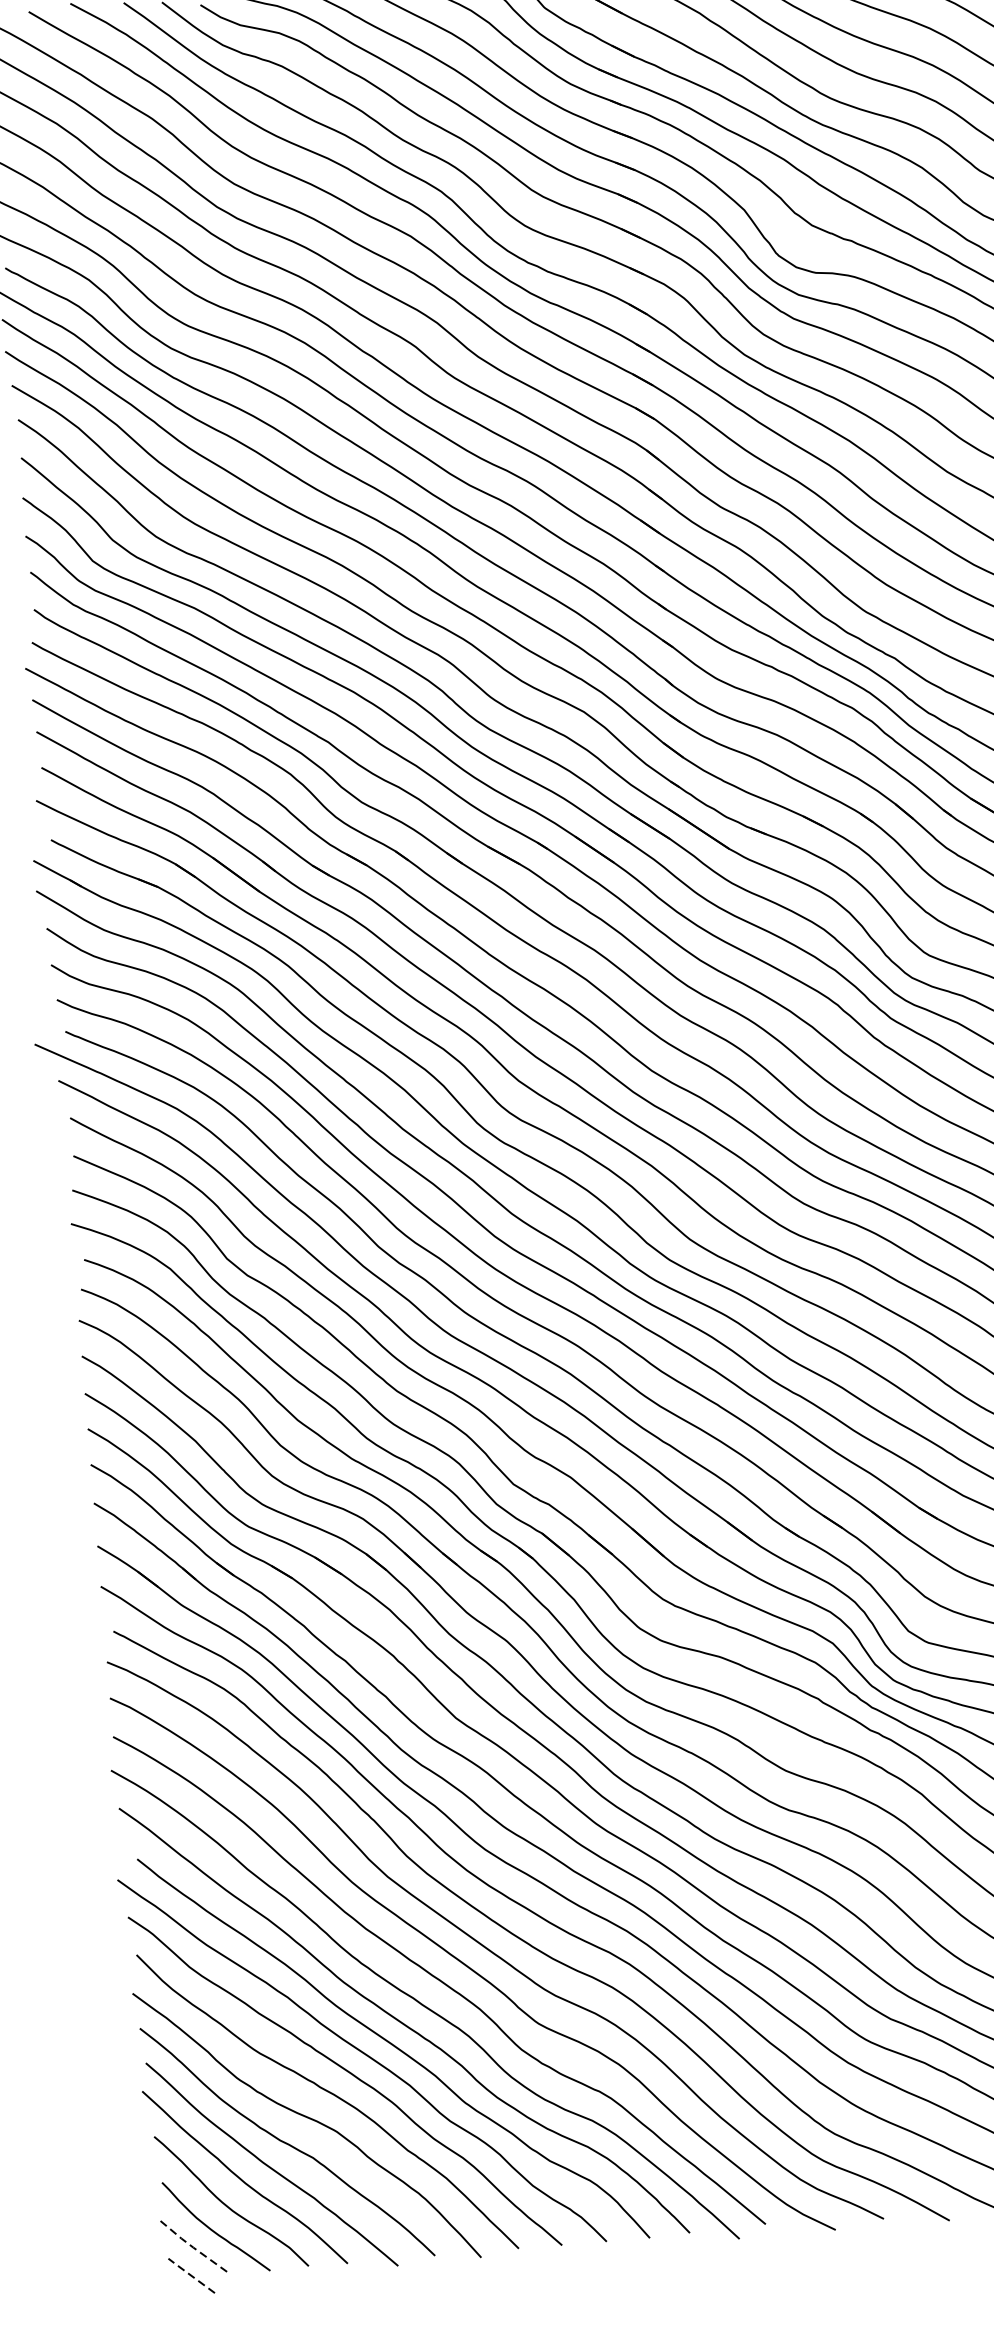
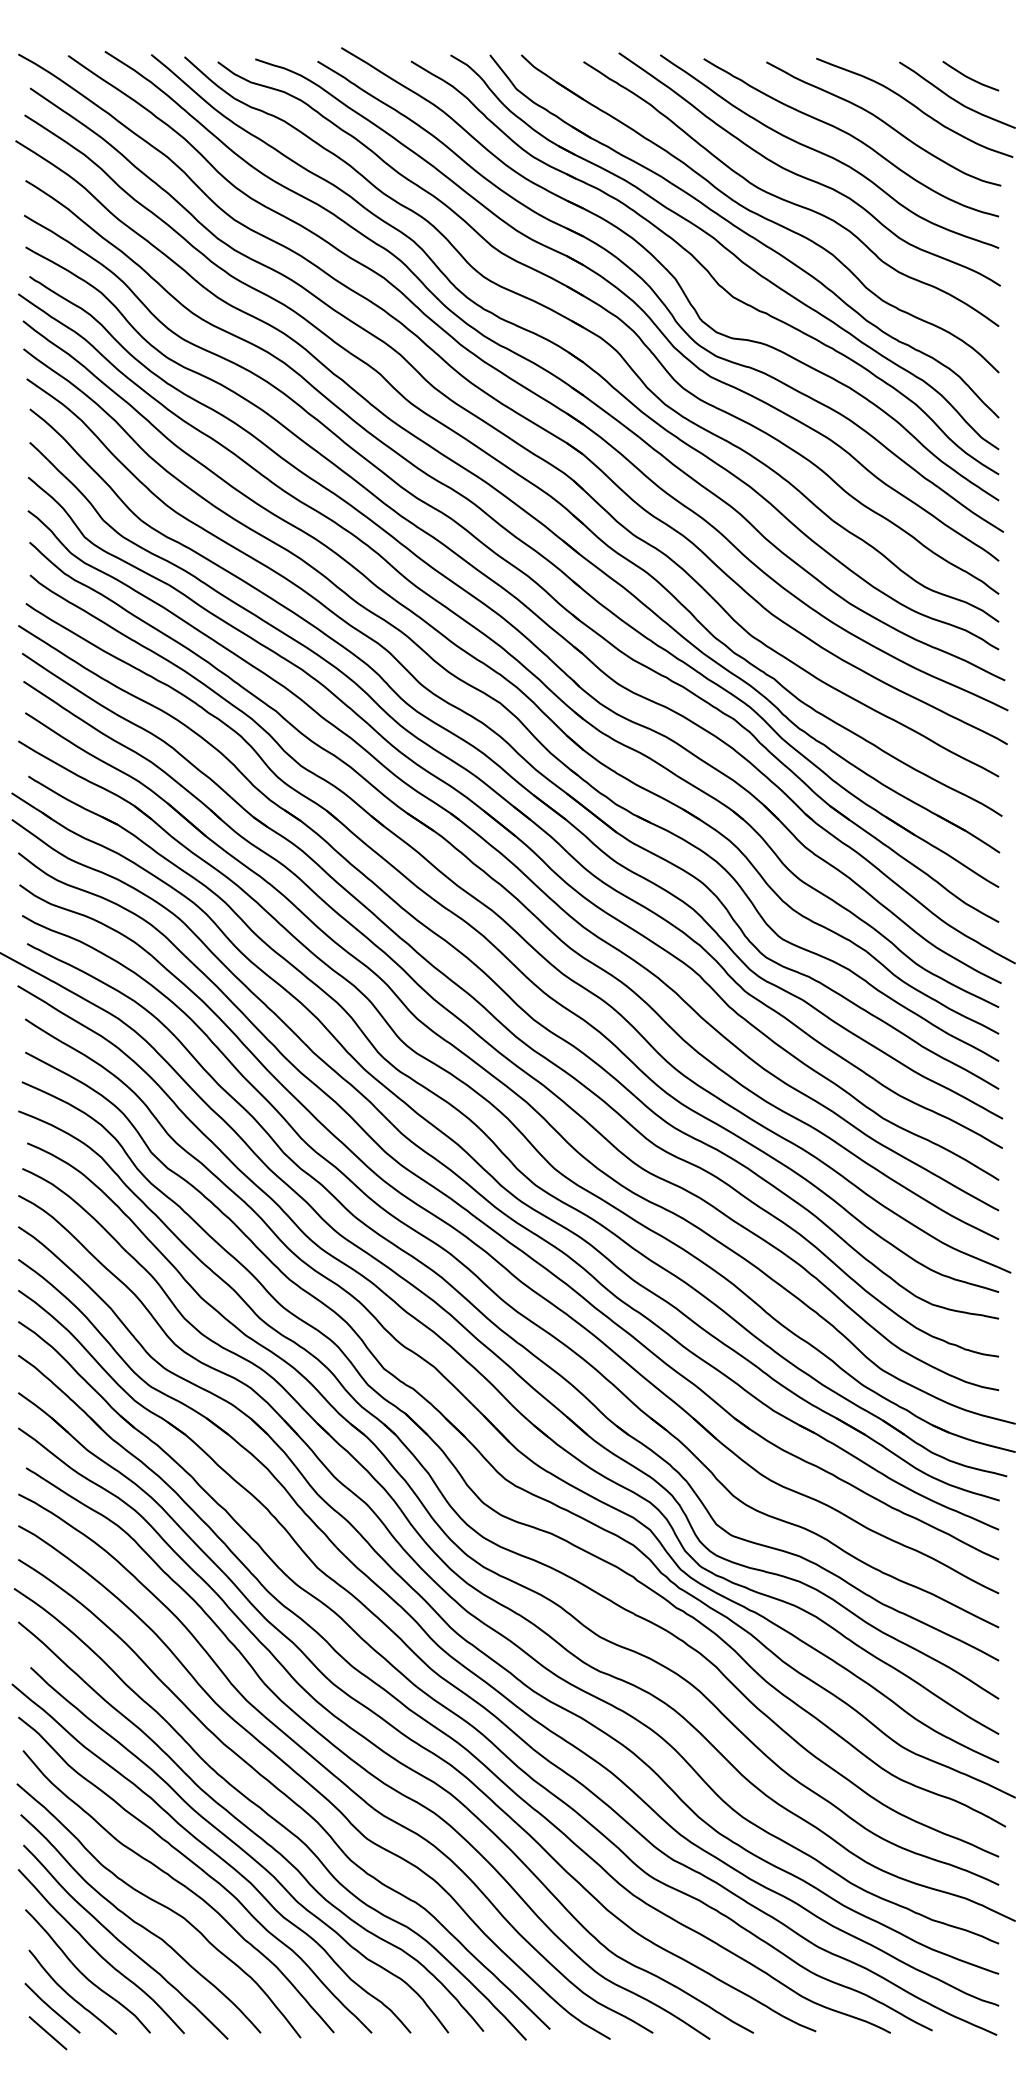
line: (193, 2247) -> (51, 2008), dashed -> solid
line: (190, 2275) -> (47, 2032), dashed -> solid

